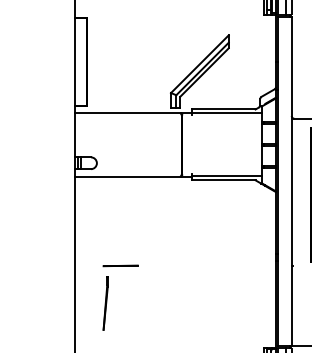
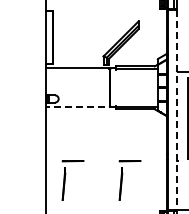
line: (132, 177) -> (80, 107), solid -> dashed
line: (291, 182) -> (176, 110), solid -> dashed
part: (202, 297) -> (122, 180), added

